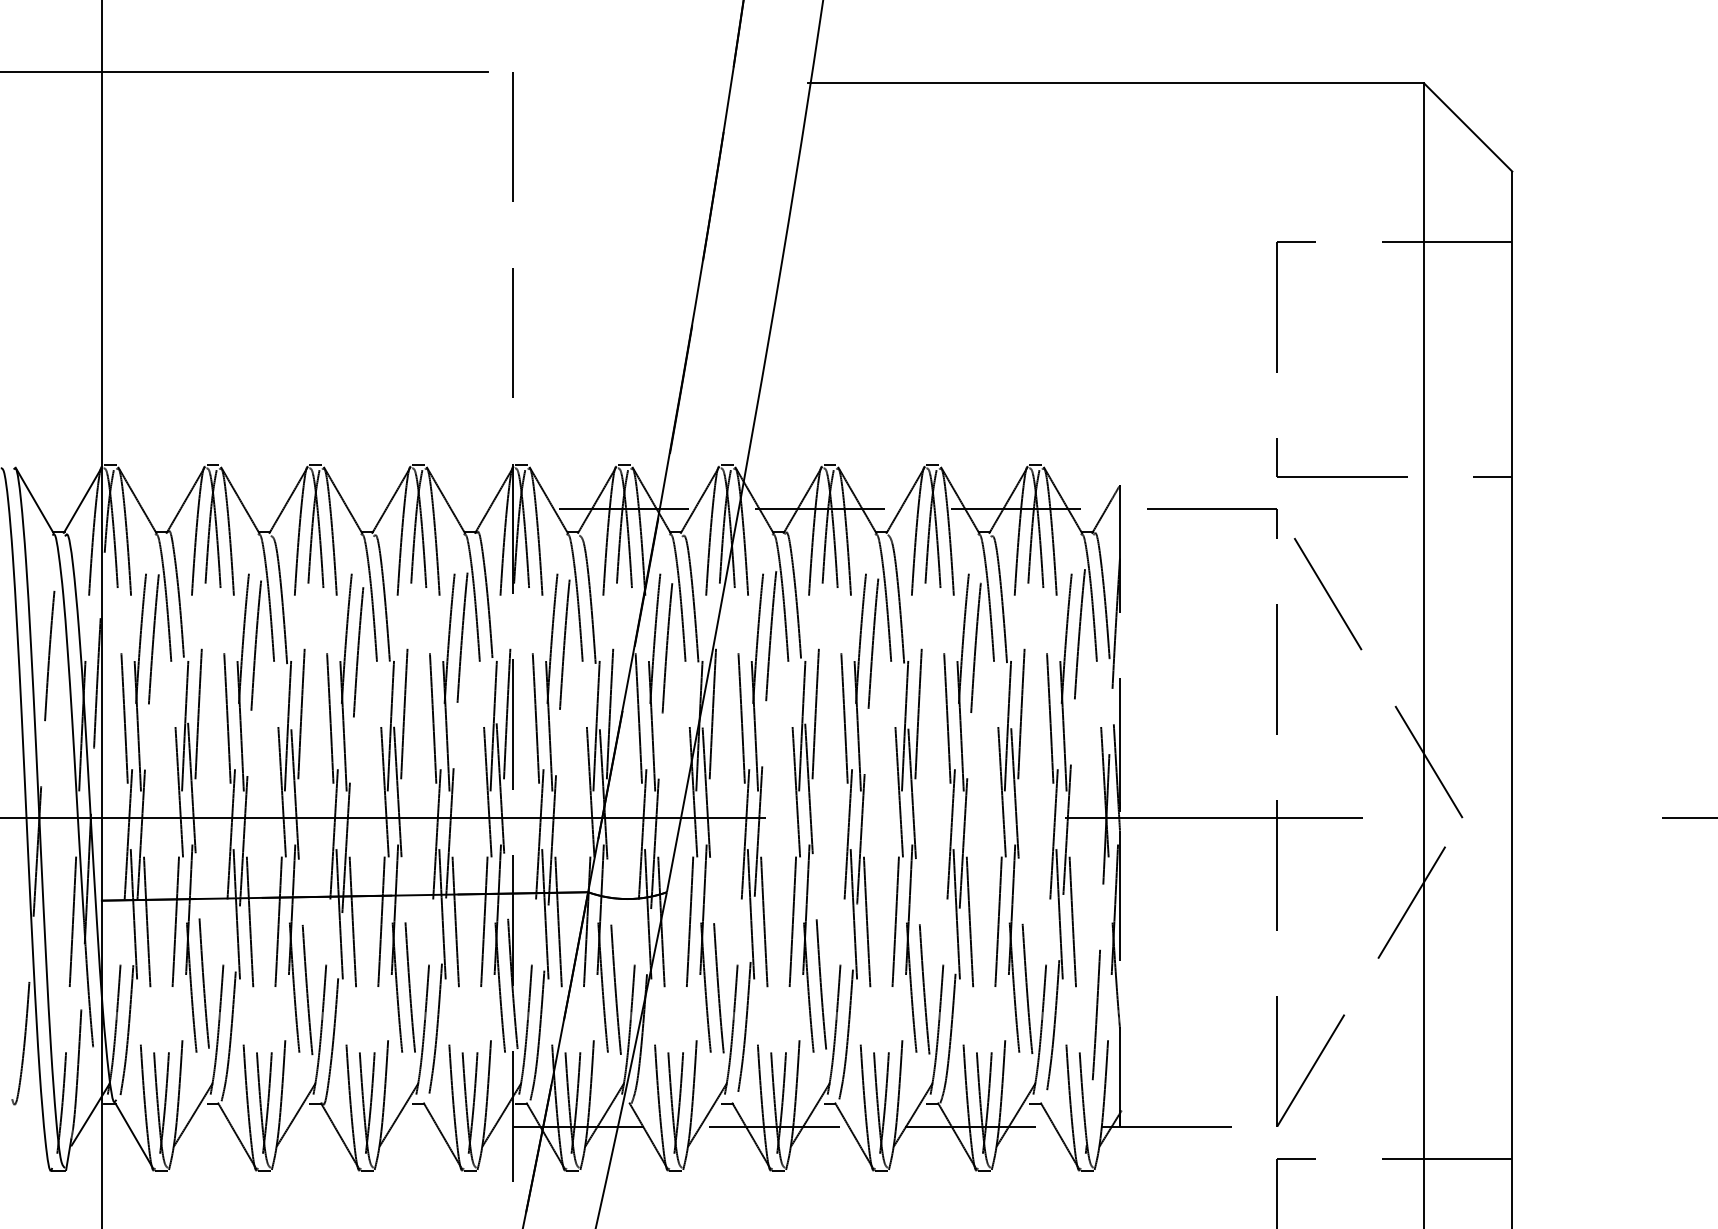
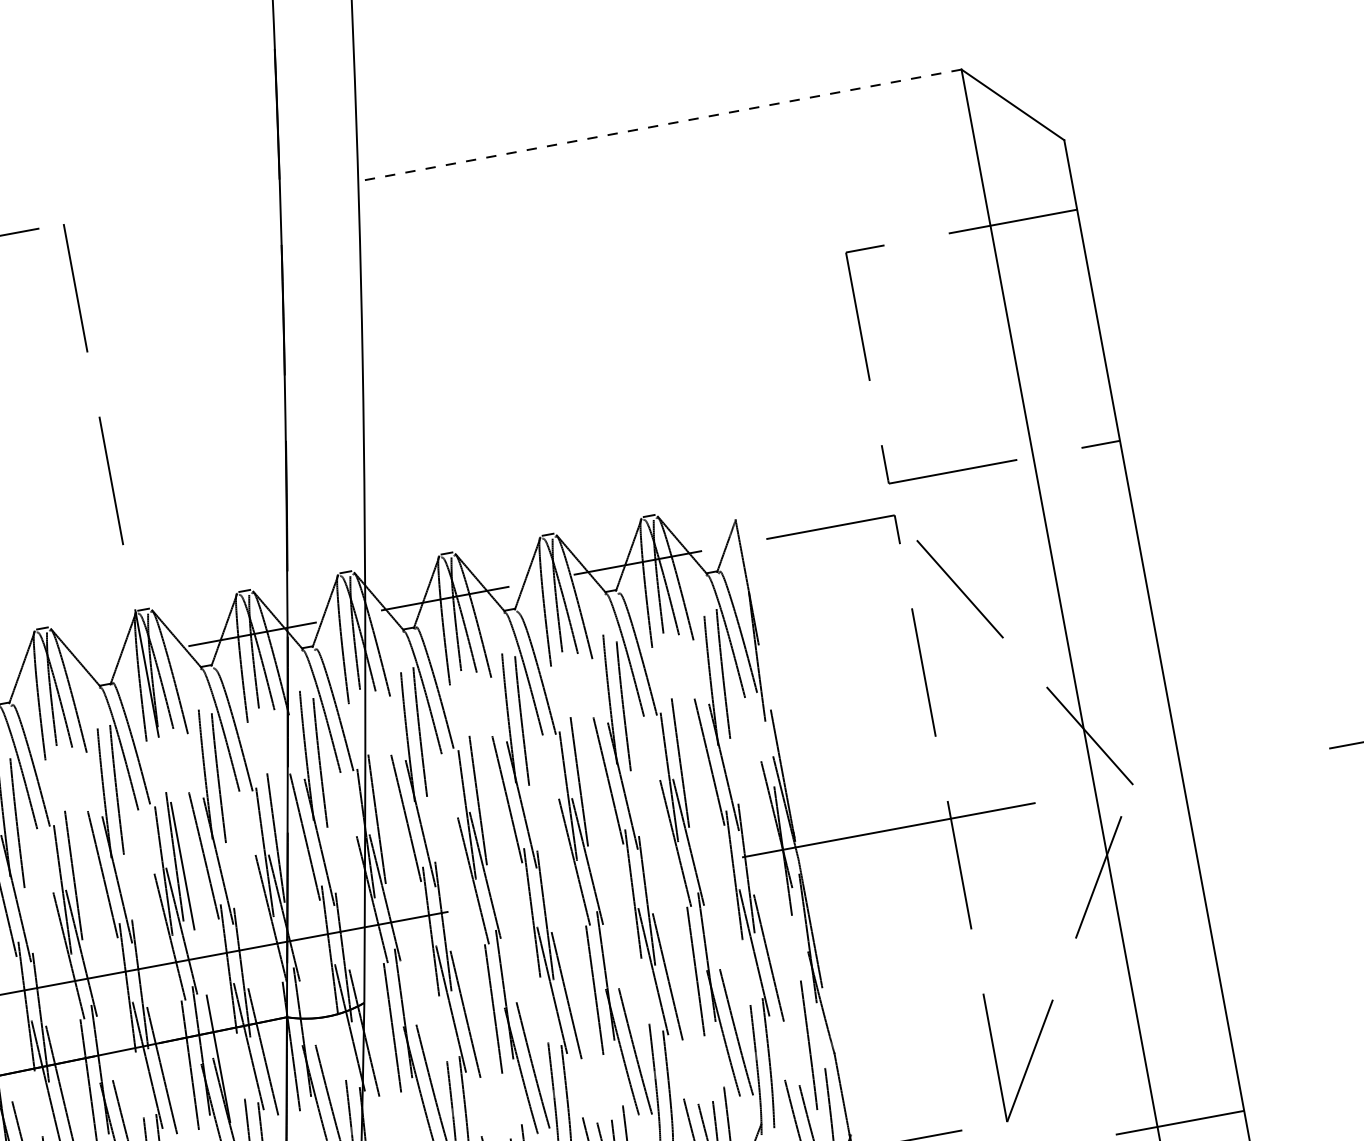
line: (1115, 83) -> (658, 125), solid -> dashed

